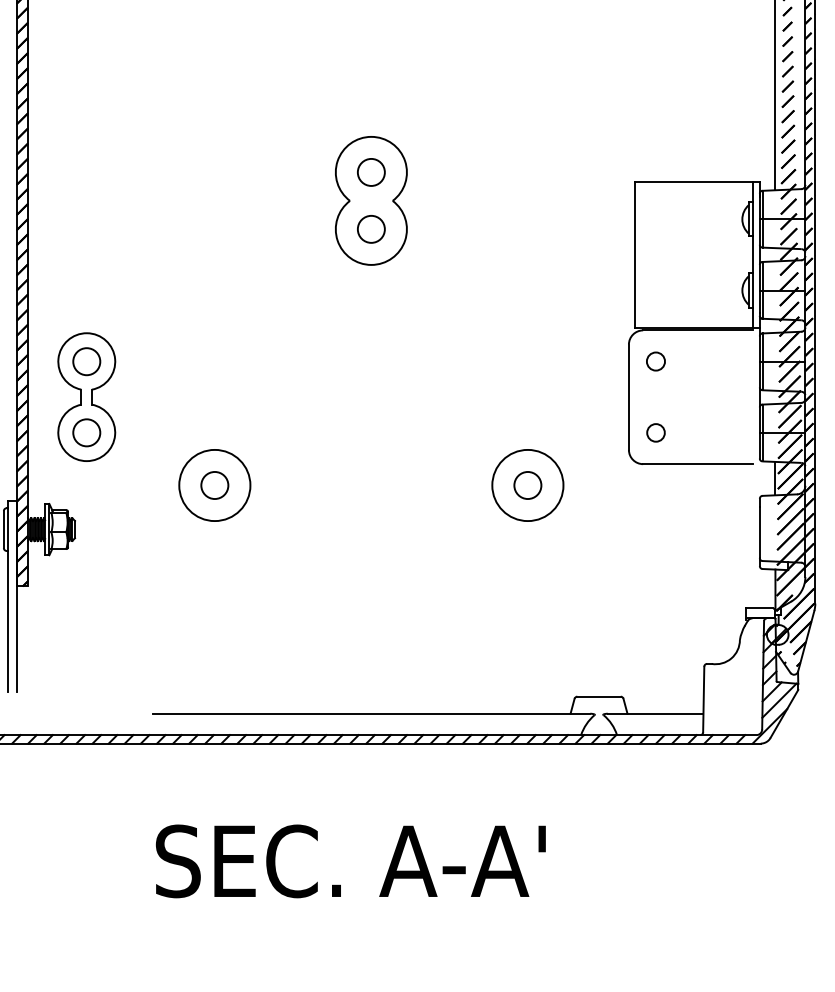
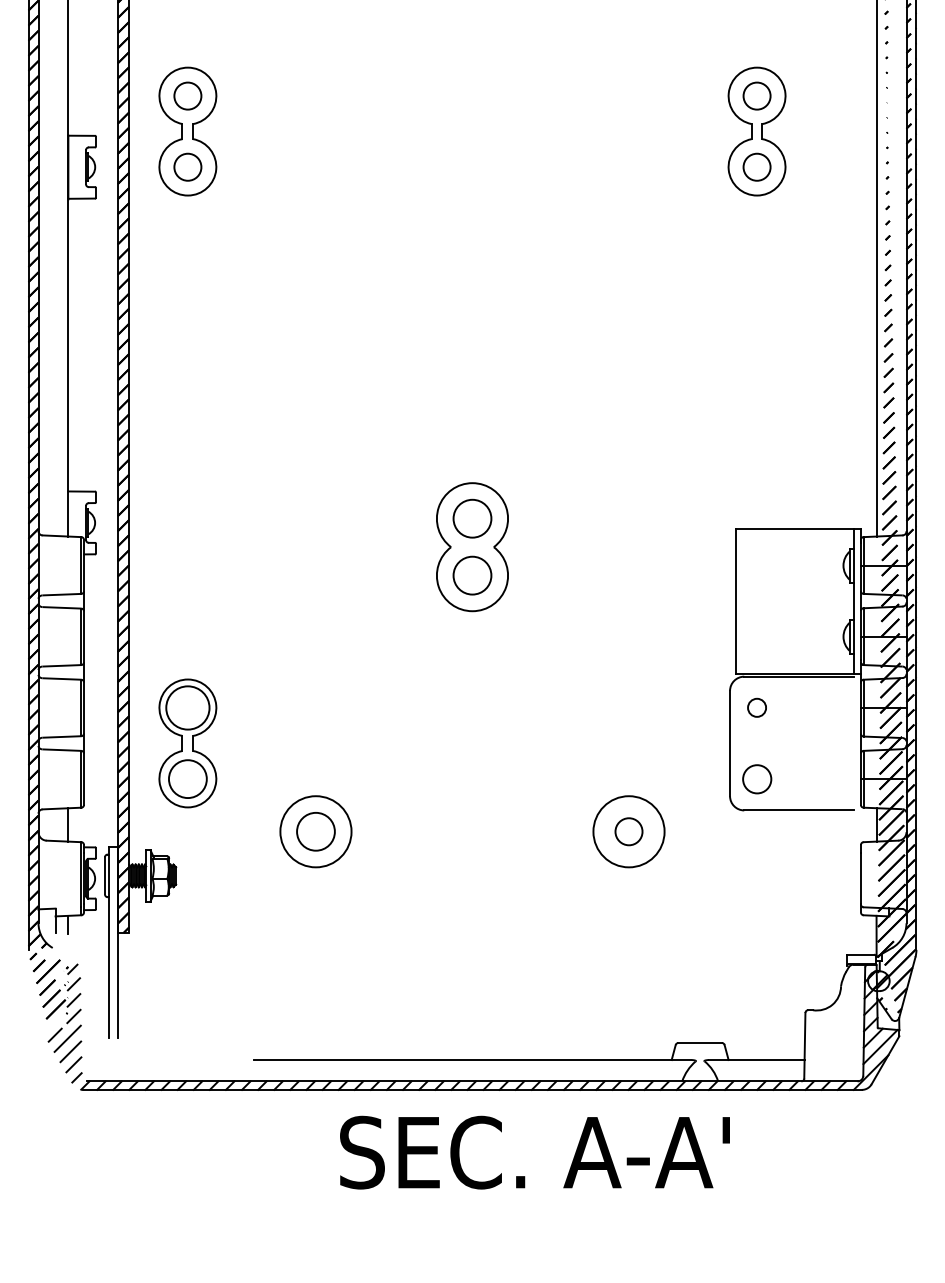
circle: (371, 172) -> (472, 518), size x1.4
circle: (371, 229) -> (472, 575), size x1.4
circle: (86, 361) -> (187, 707), size x1.6
circle: (86, 432) -> (187, 778), size x1.4
circle: (655, 432) -> (756, 778), size x1.6
circle: (214, 485) -> (315, 831), size x1.4
text: (350, 861) -> (534, 1152), moved

